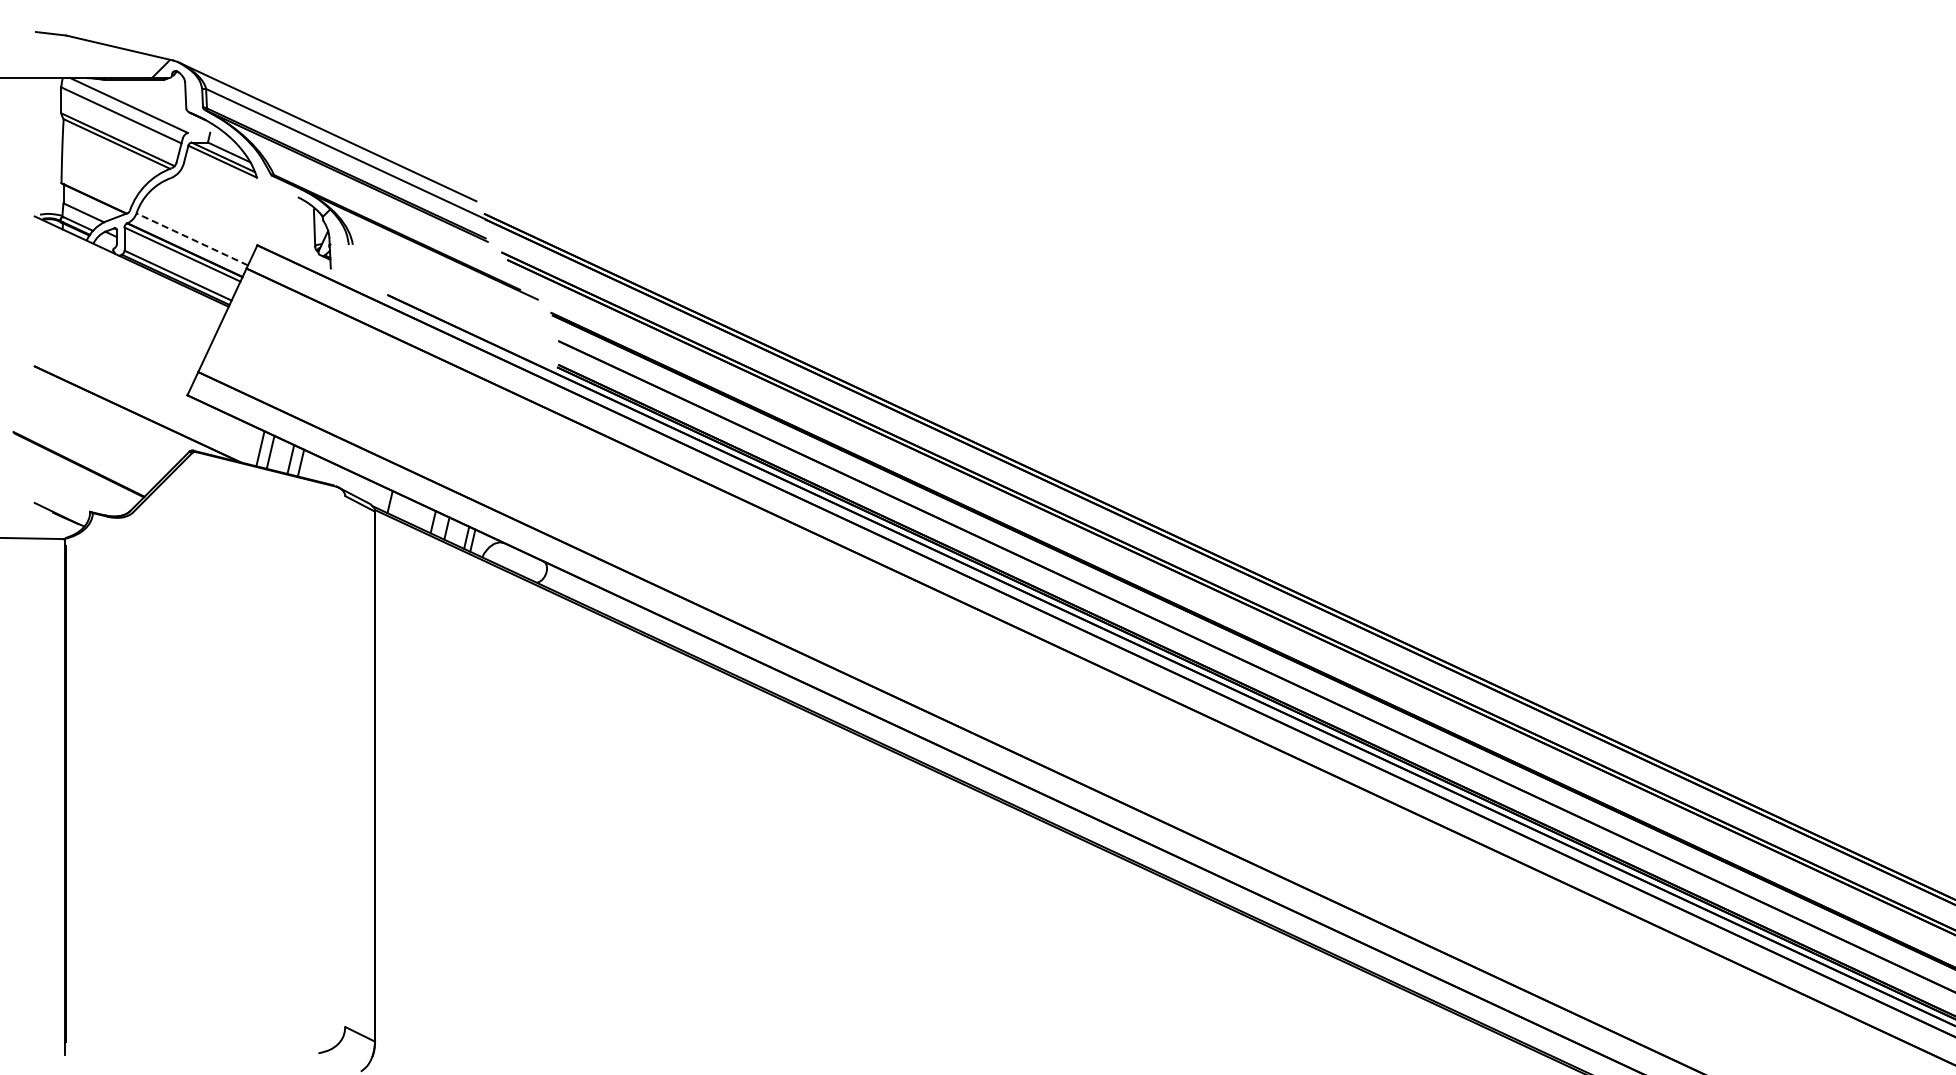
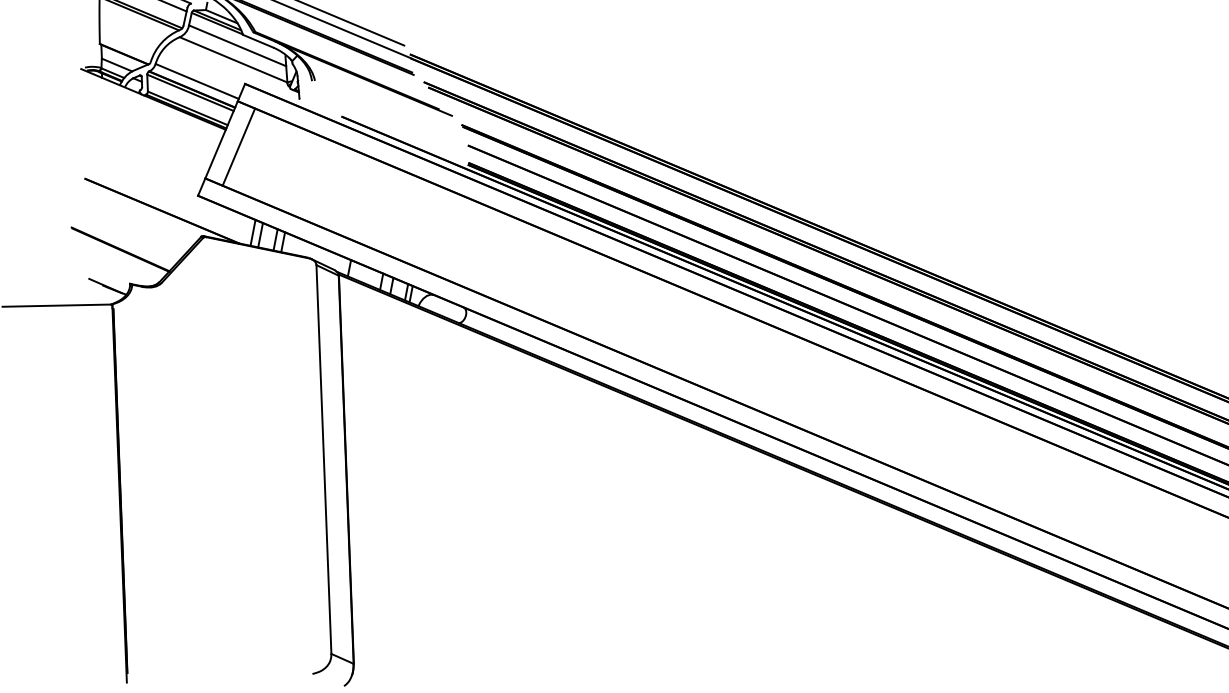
line: (277, 187) -> (258, 41), added
line: (249, 192) -> (237, 45), added
line: (242, 211) -> (233, 59), added
line: (192, 239) -> (197, 81), dashed -> solid
line: (245, 330) -> (238, 146), added
line: (345, 761) -> (324, 459), added

